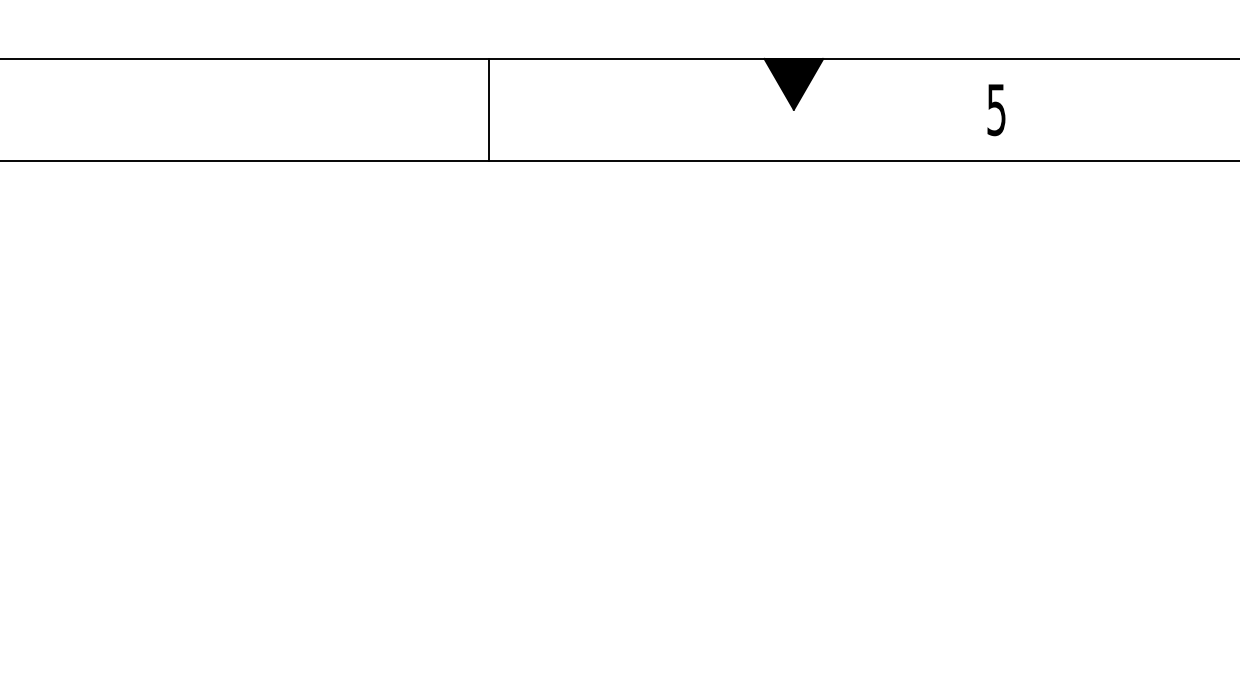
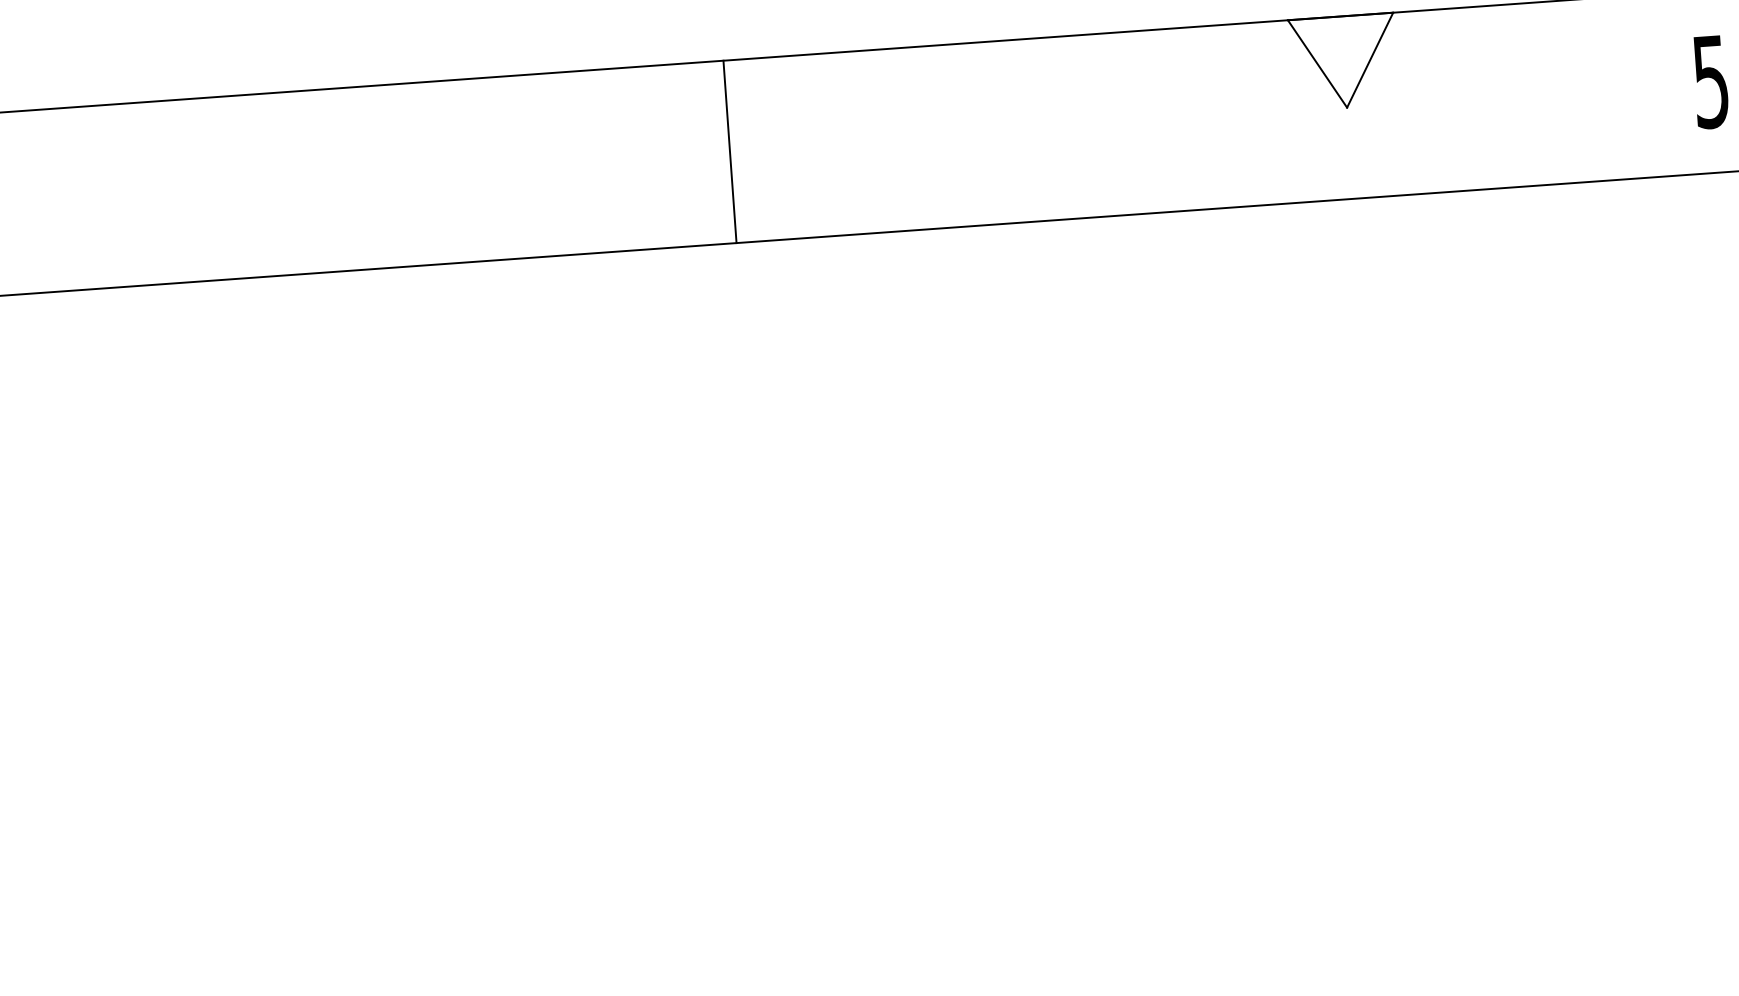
fill: (793, 83) -> (1343, 60), removed
line: (489, 109) -> (730, 151), moved

